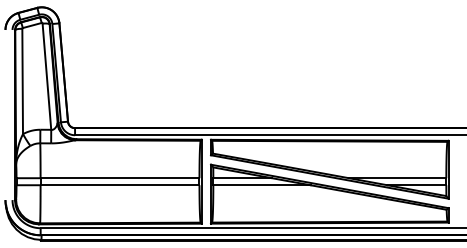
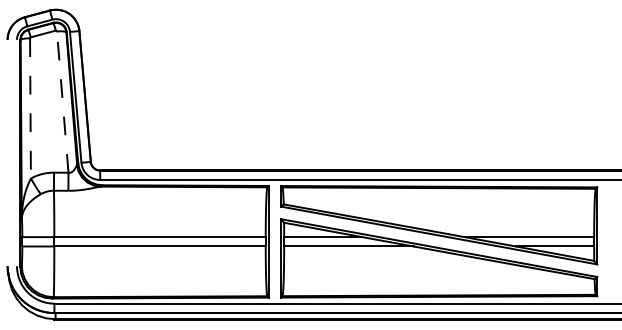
line: (46, 77) -> (62, 102), solid -> dashed
line: (22, 81) -> (30, 108), solid -> dashed

